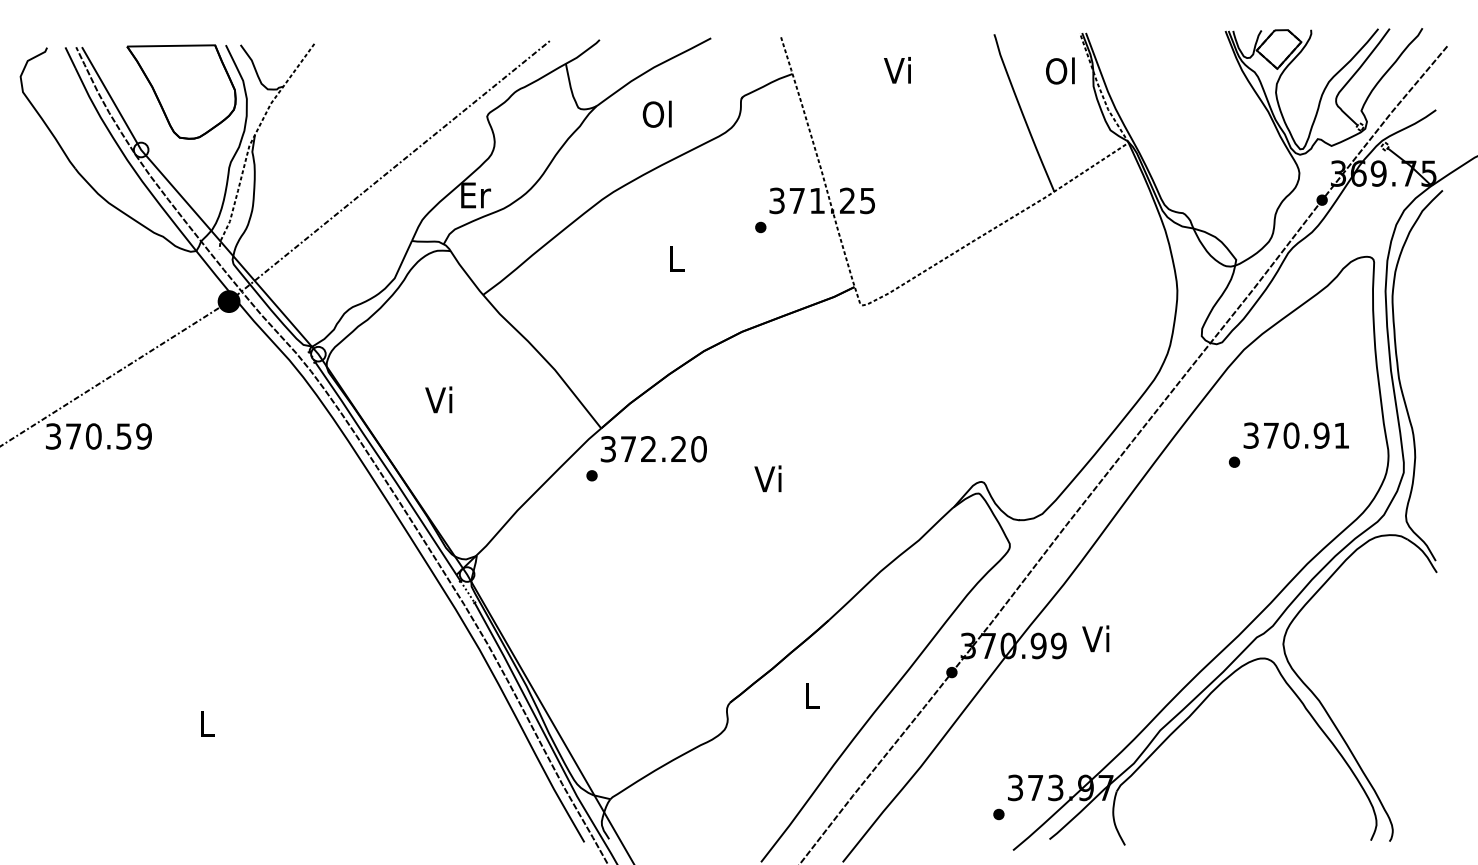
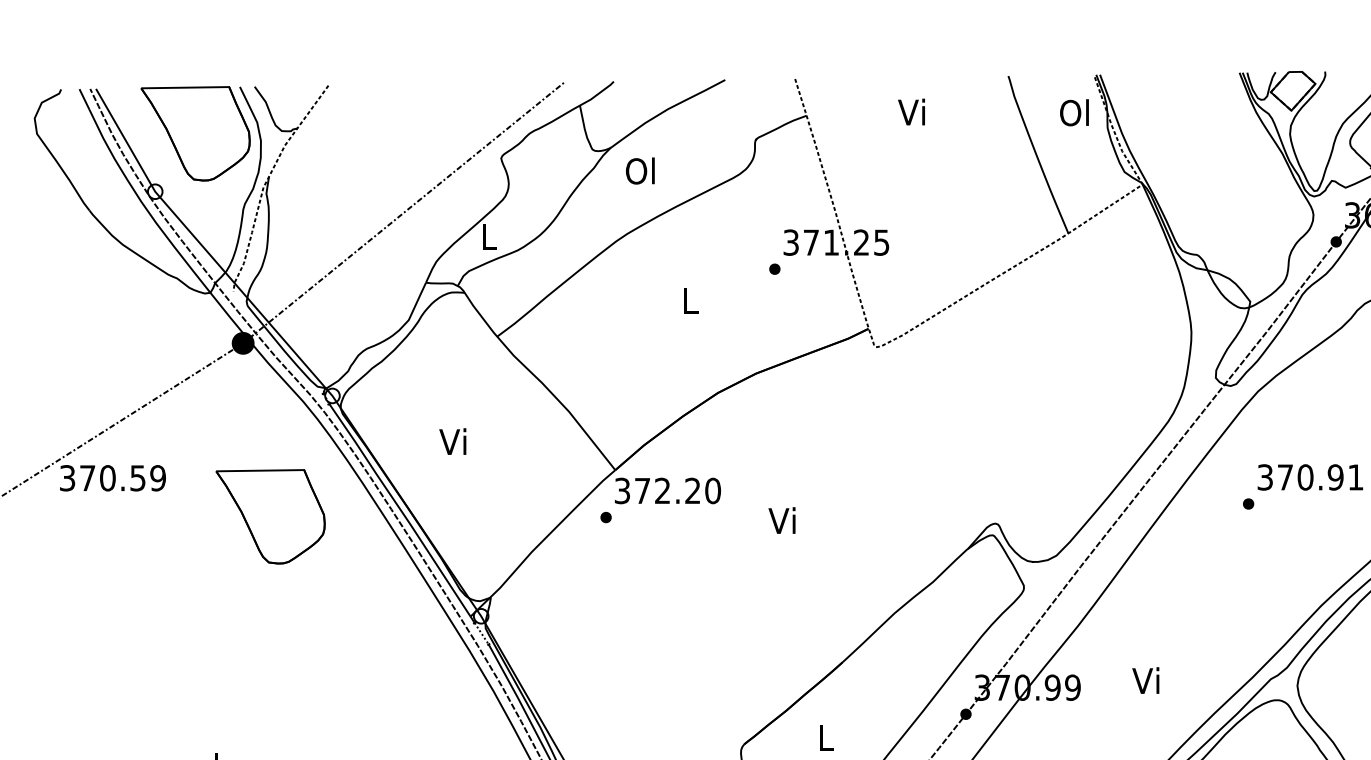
text: (656, 113) -> (639, 170), moved
text: (476, 195) -> (490, 237), Er -> L
part: (256, 474) -> (270, 516), added
text: (1095, 638) -> (1145, 680), moved

